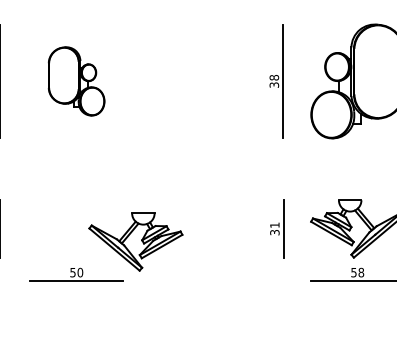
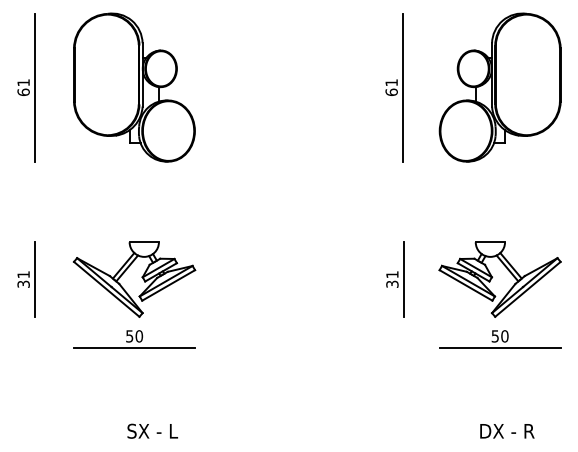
part: (76, 81) -> (134, 87), size x1.67
text: (274, 81) -> (391, 87), 38 -> 61
part: (141, 240) -> (141, 277), moved
text: (361, 272) -> (504, 336), 58 -> 50

